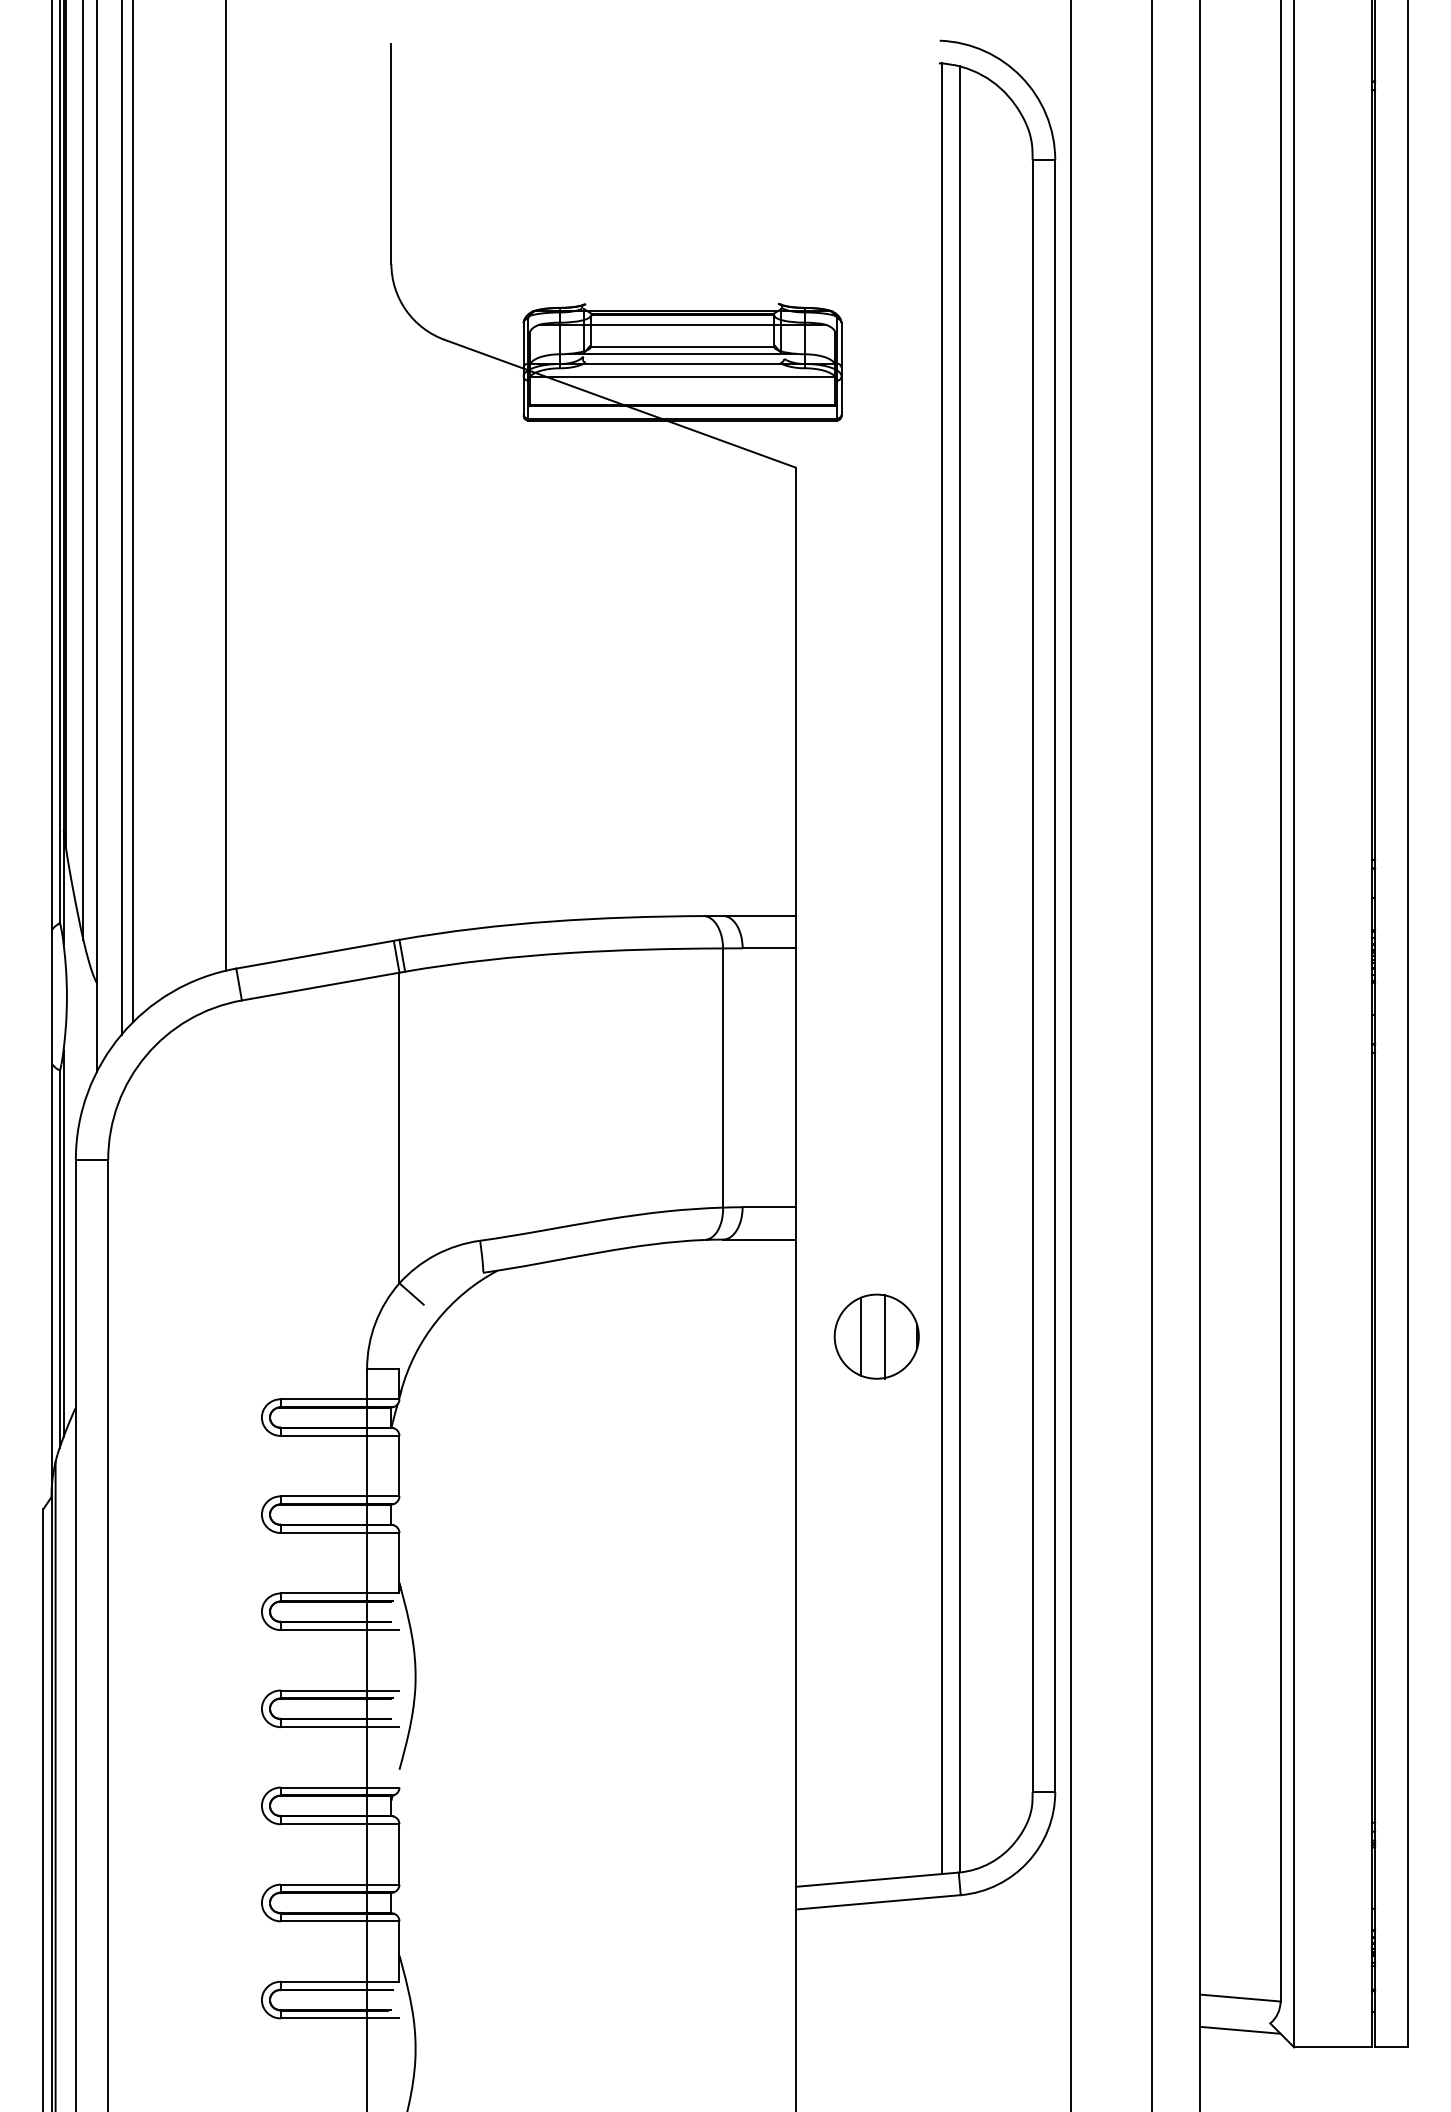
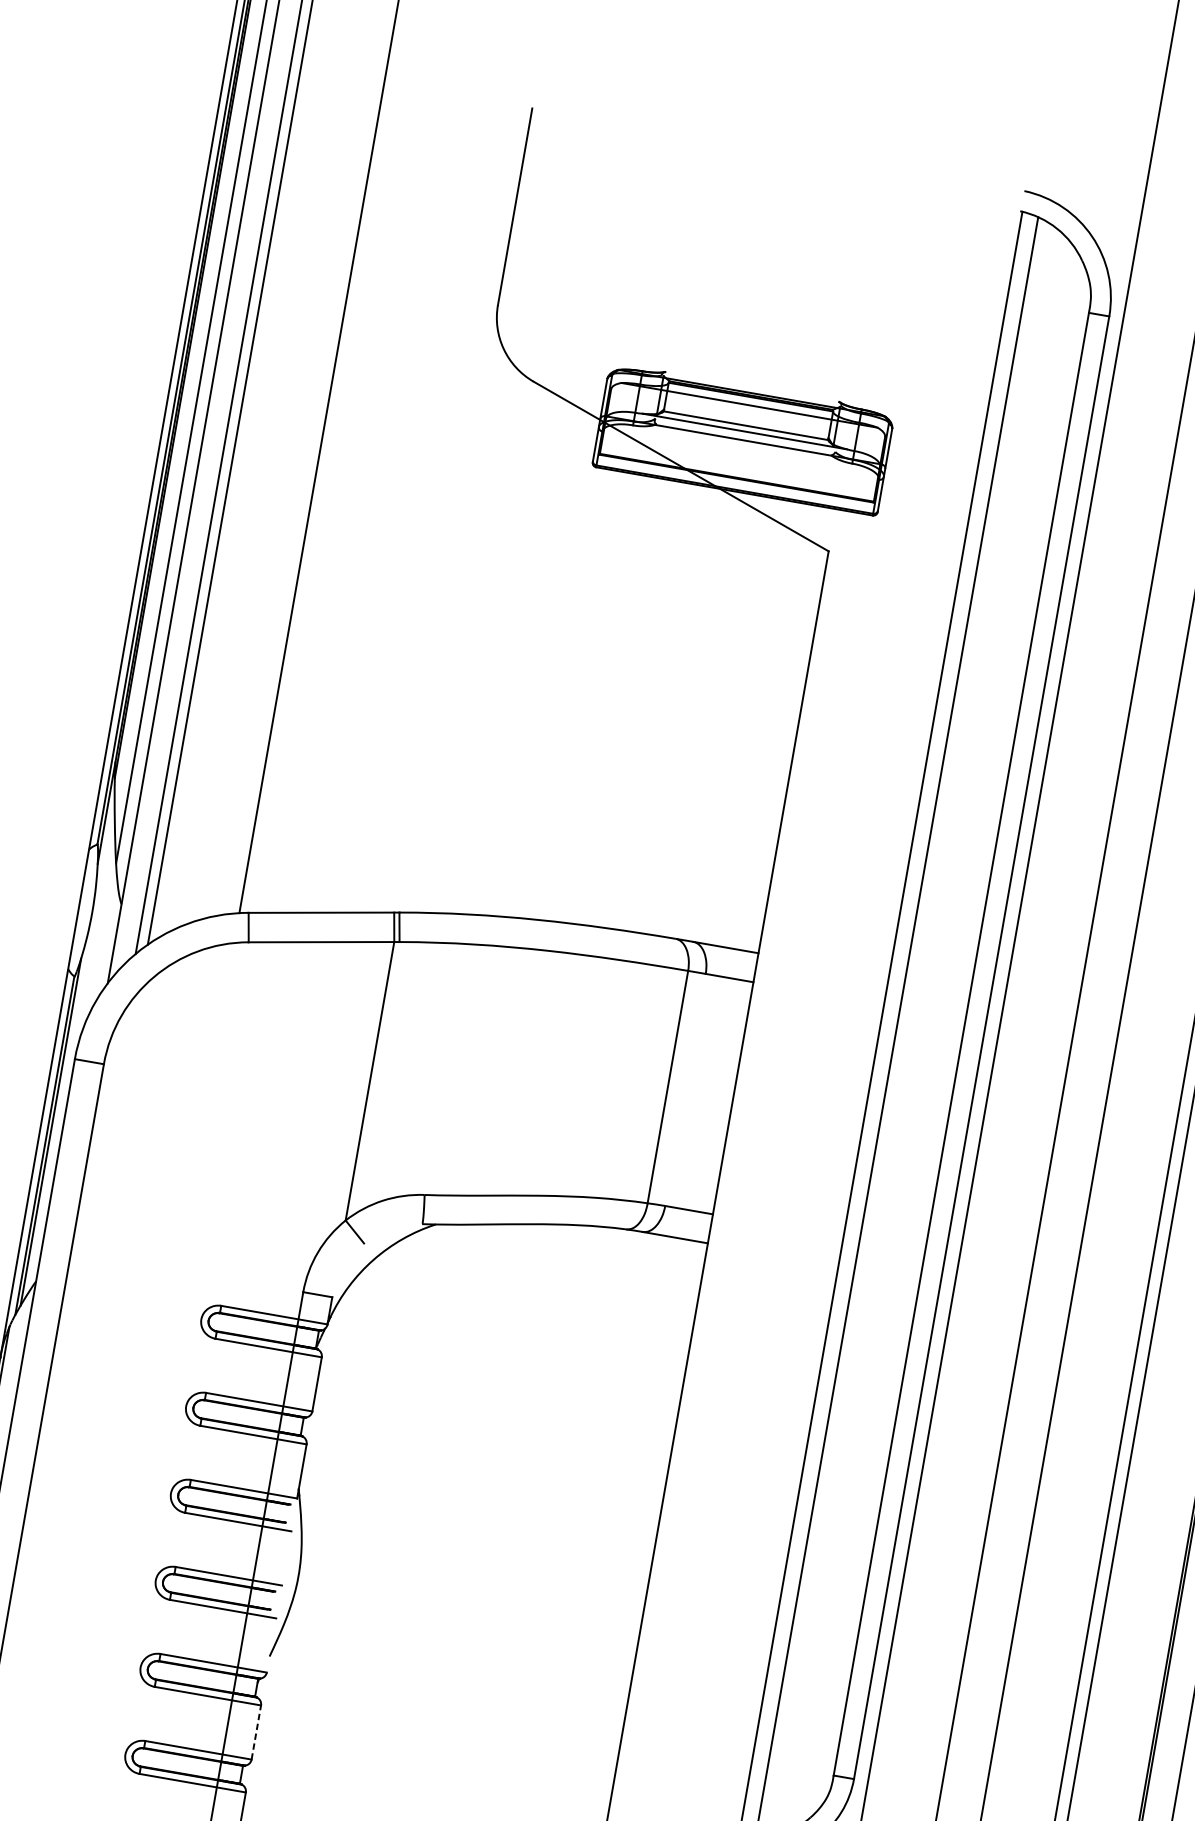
line: (682, 376) -> (741, 451), removed
part: (876, 1336) -> (765, 1342), removed
line: (399, 1853) -> (256, 1731), solid -> dashed

